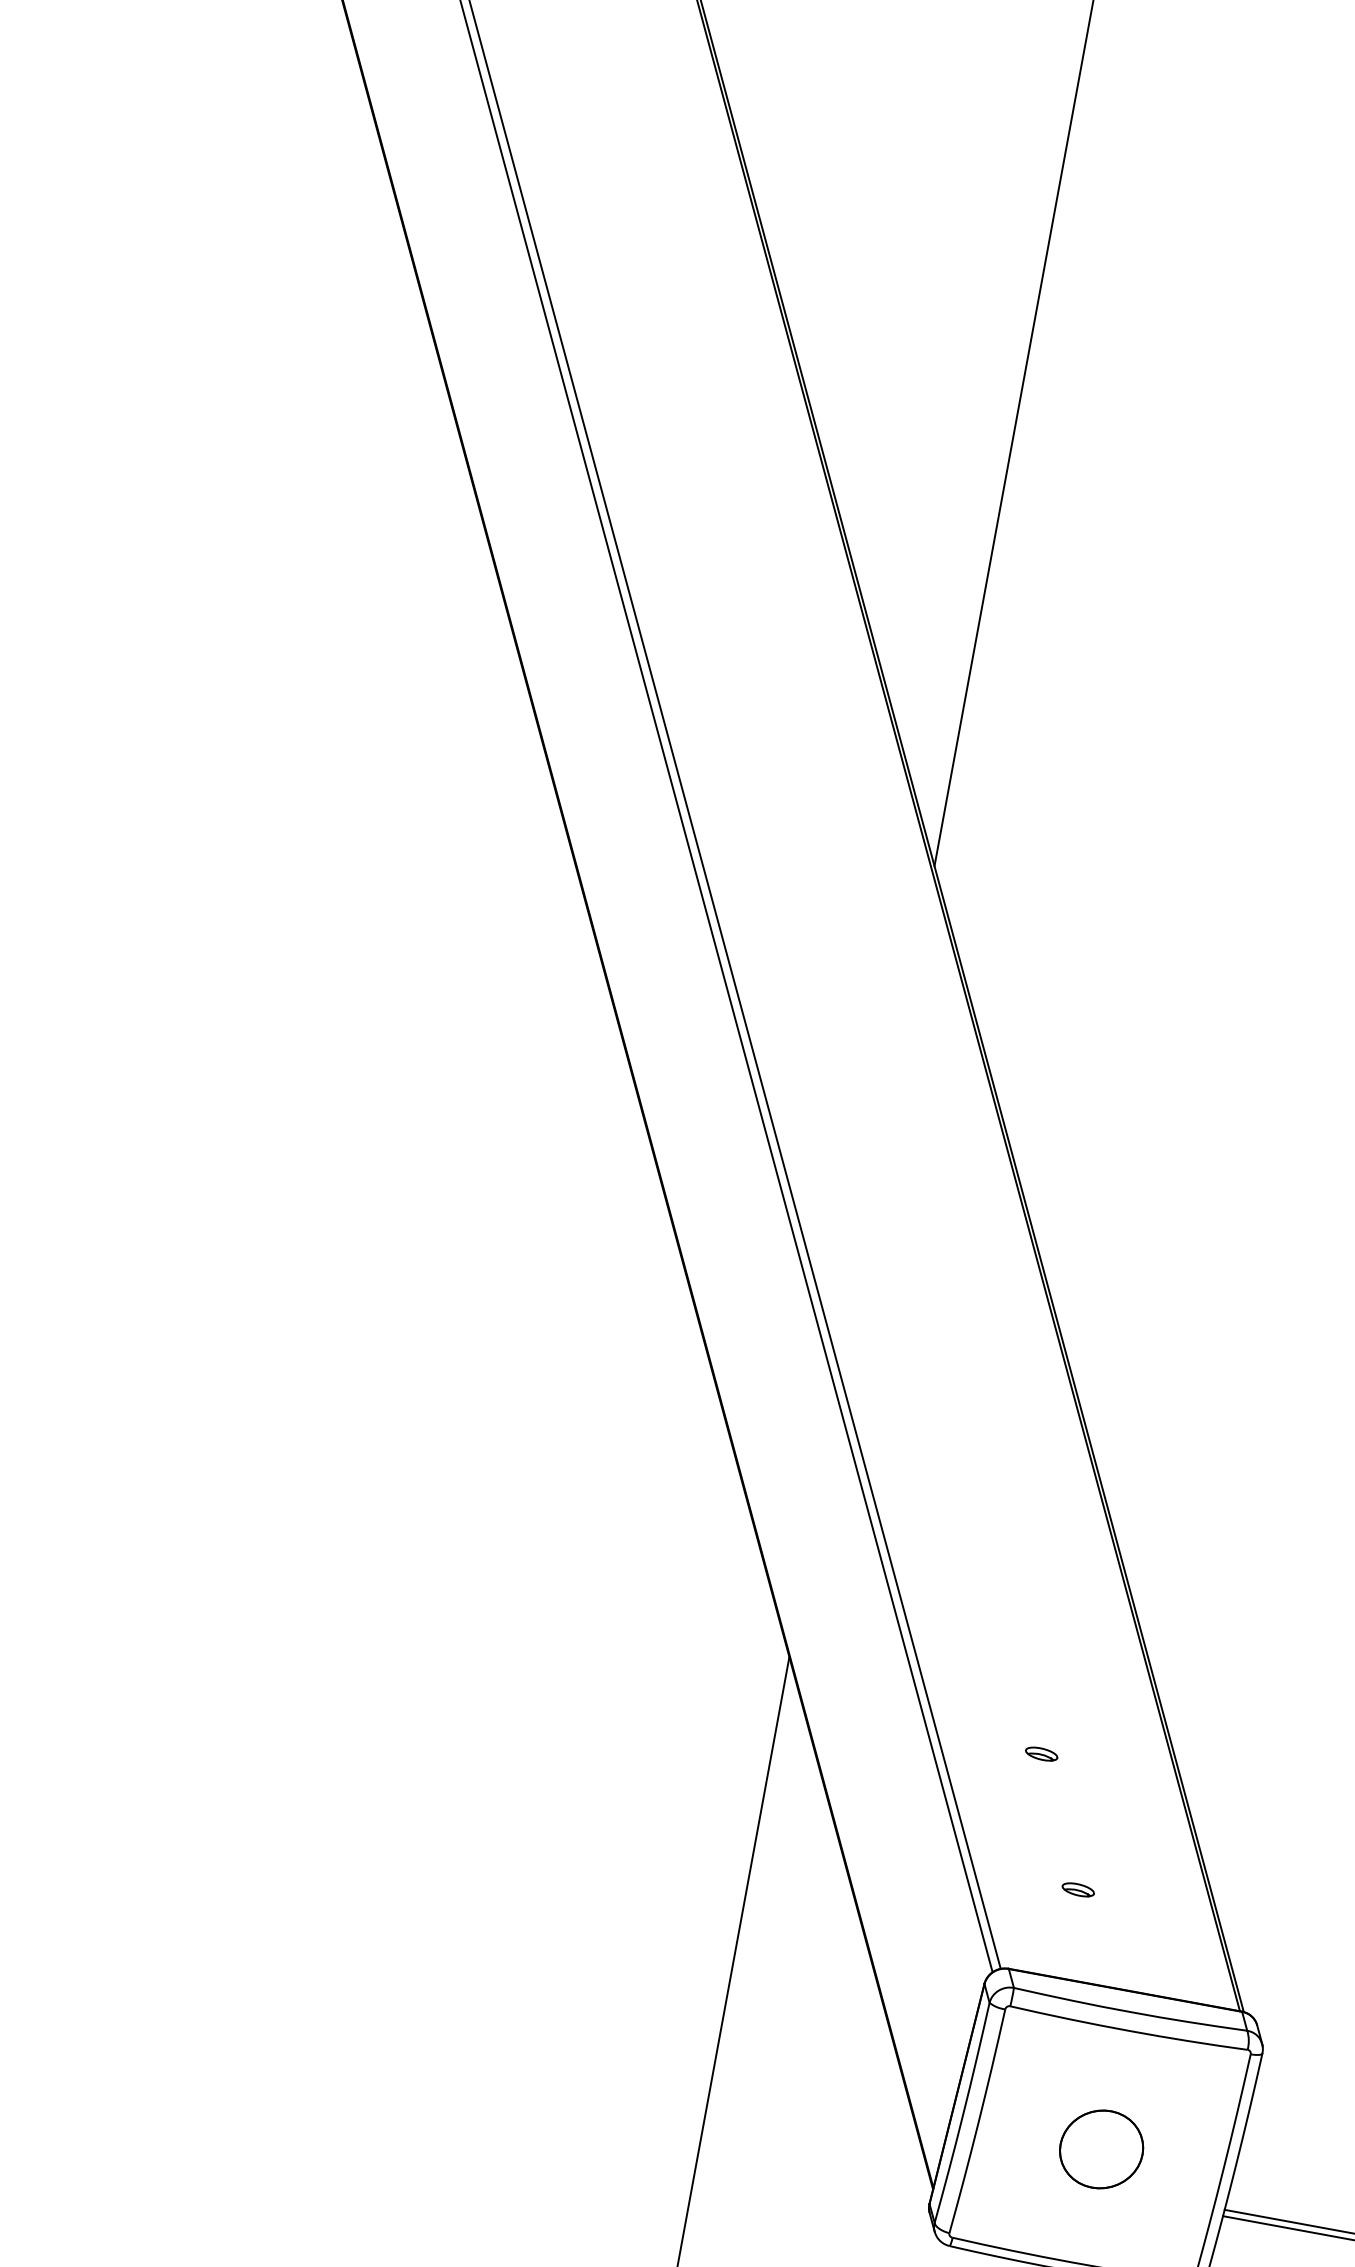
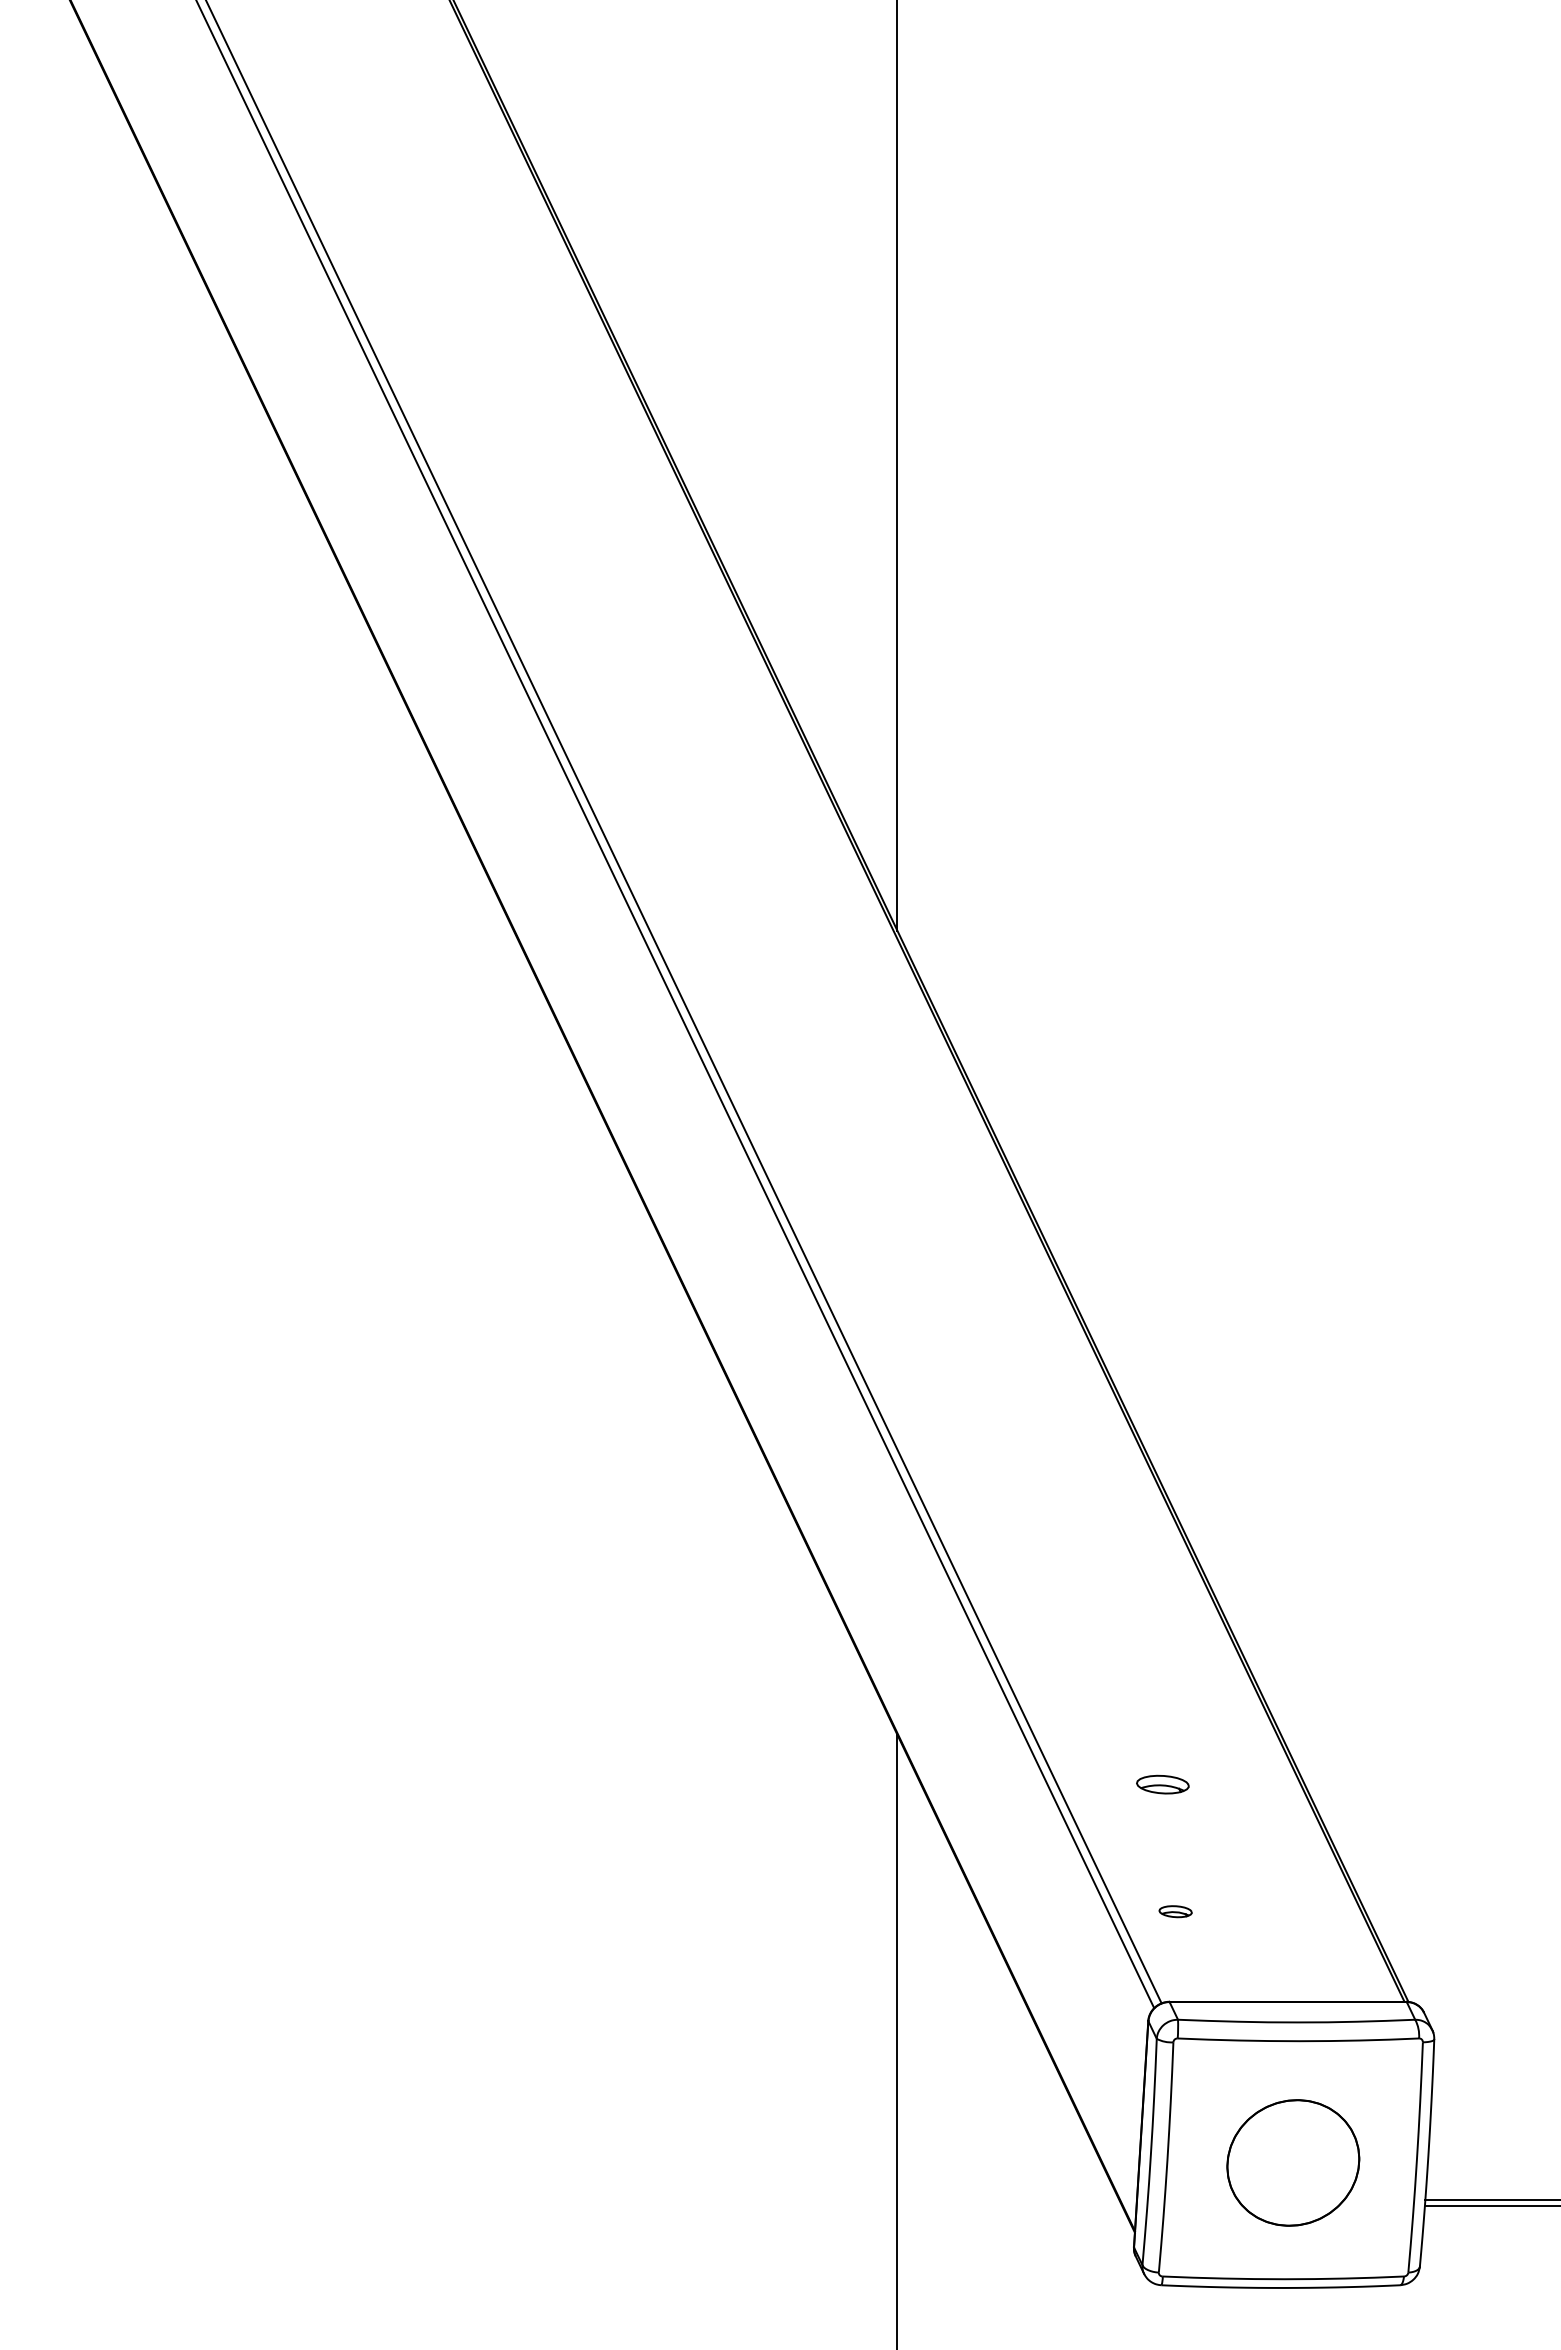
part: (1042, 1753) -> (1163, 1784), size x1.6
part: (1078, 1889) -> (1175, 1911), moved
part: (1101, 2149) -> (1293, 2162), size x1.6

